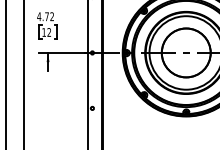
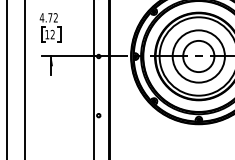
circle: (185, 52) -> (197, 56), size x0.6

